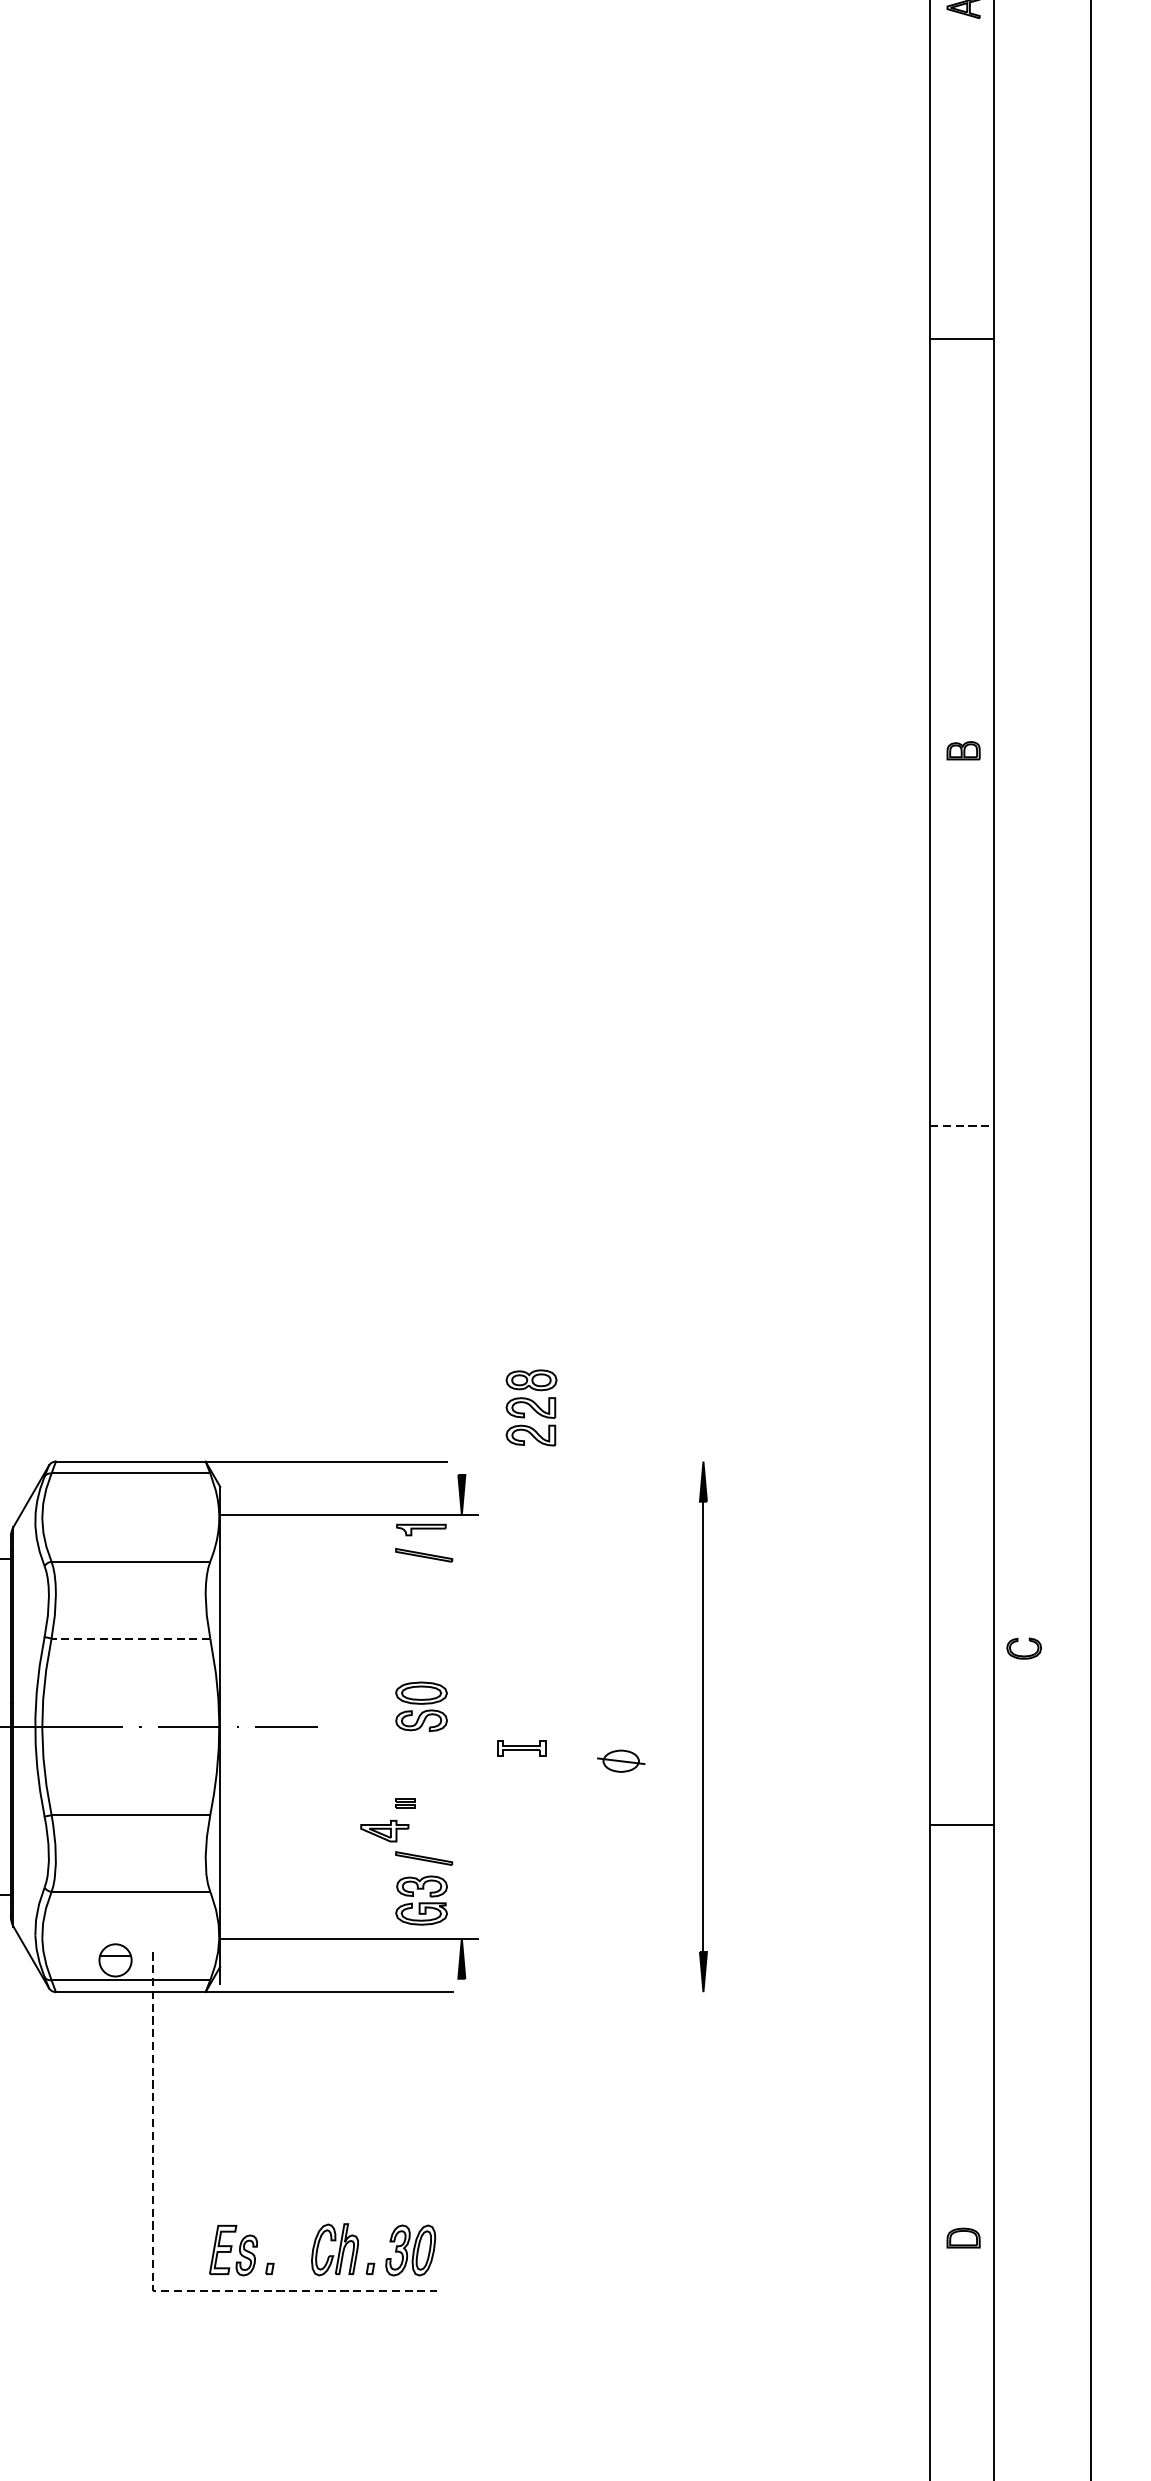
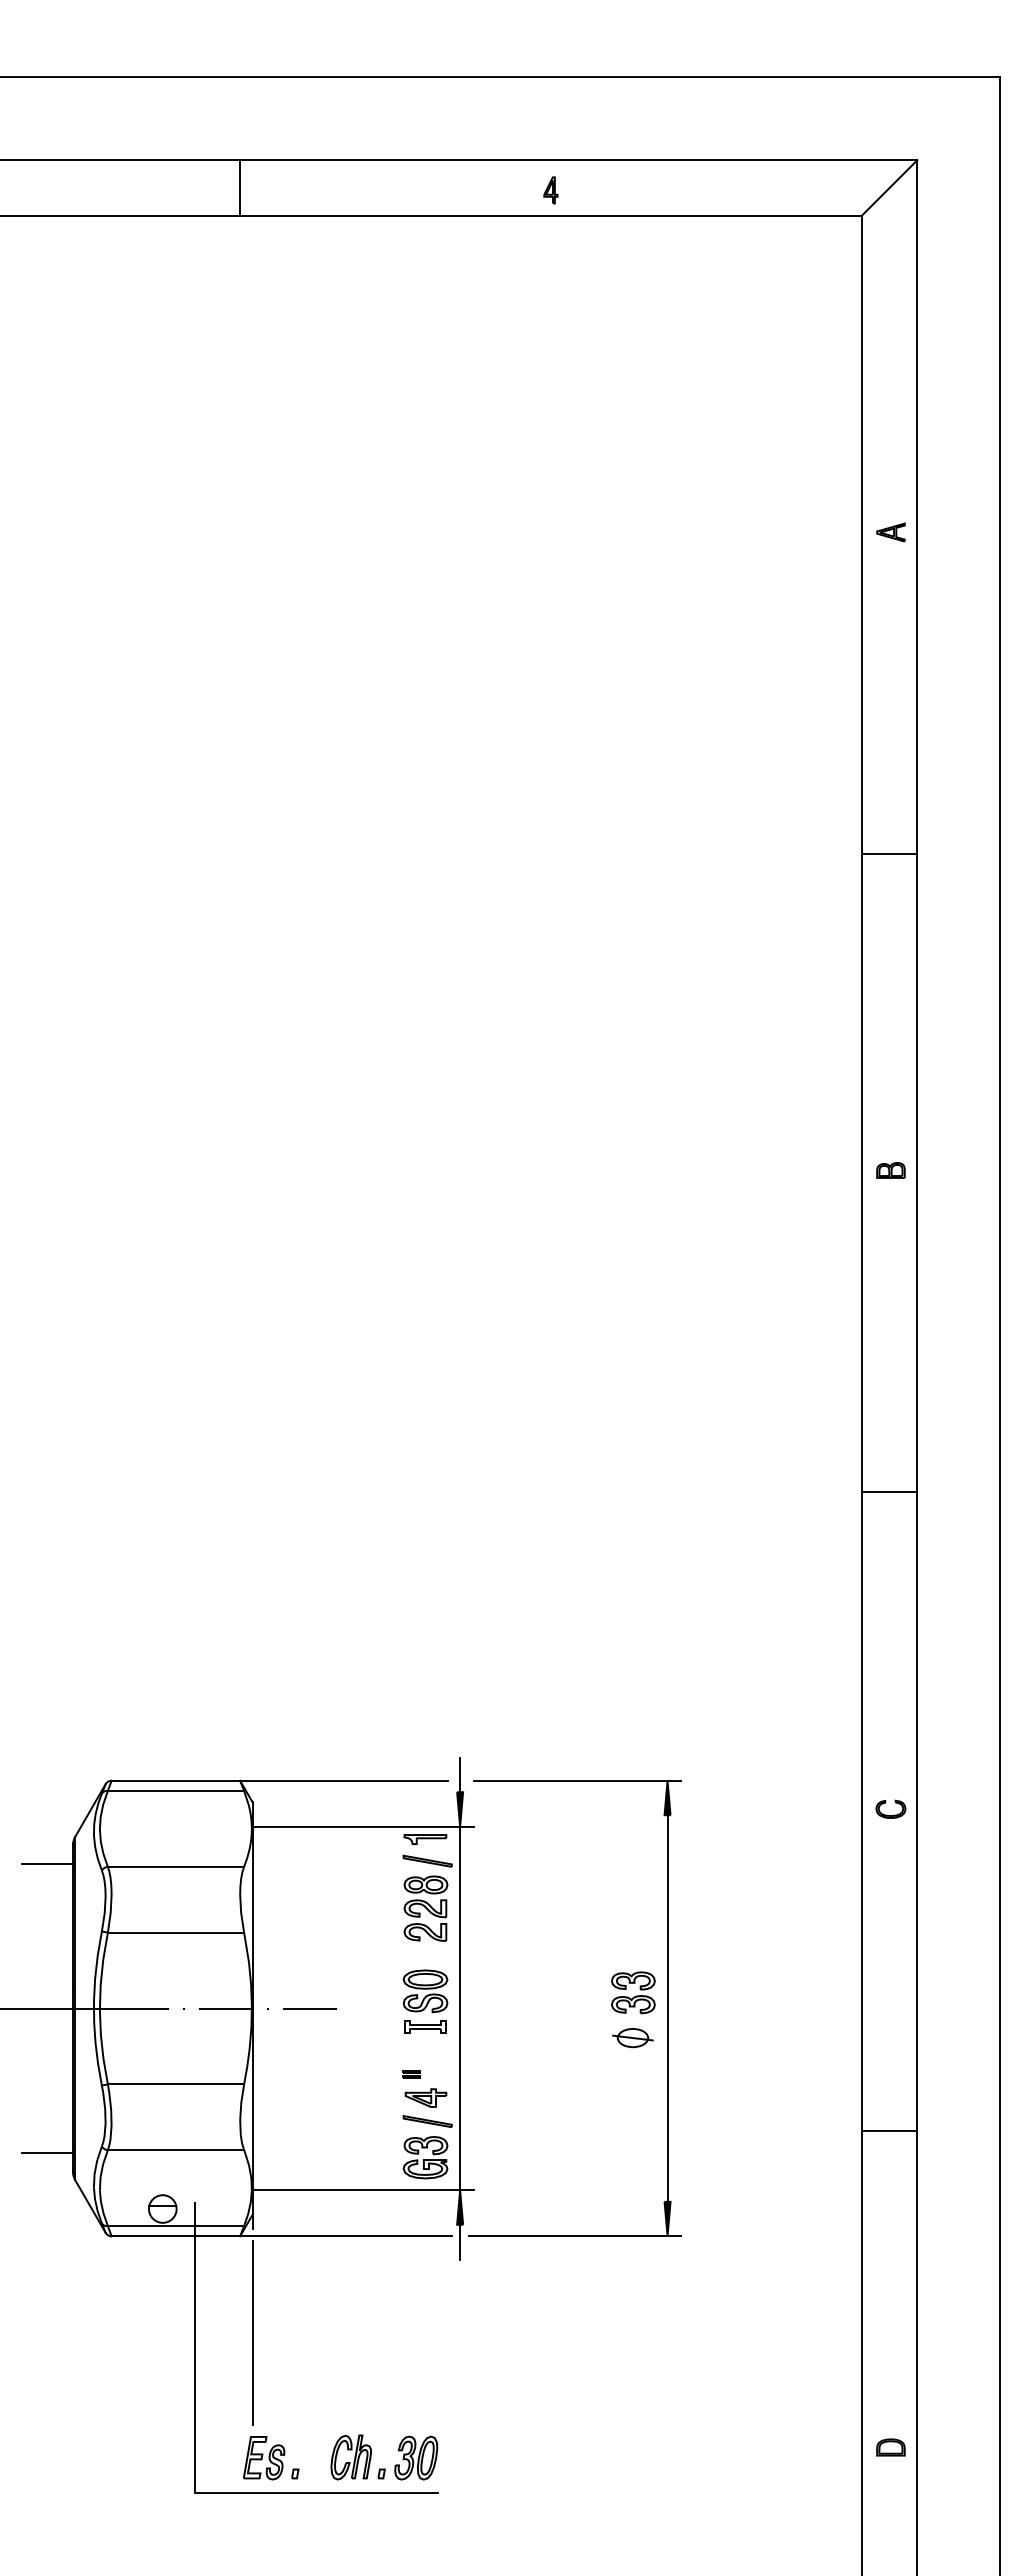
line: (961, 338) -> (889, 853), moved
line: (961, 1125) -> (889, 1492), dashed -> solid
part: (530, 1407) -> (425, 1908), moved
line: (462, 1454) -> (460, 1774), added
line: (598, 1461) -> (577, 1780), added
line: (130, 1638) -> (175, 1932), dashed -> solid
part: (1020, 1654) -> (887, 1814), moved
part: (663, 1708) -> (633, 1992), added
line: (462, 1726) -> (460, 2008), added
part: (521, 1747) -> (425, 2026), moved
part: (620, 1761) -> (632, 2038), moved
line: (961, 1824) -> (889, 2130), moved
part: (384, 1830) -> (425, 2097), moved
line: (595, 1992) -> (574, 2236), added
line: (462, 1998) -> (460, 2241), added
line: (220, 2105) -> (252, 2333), added
line: (153, 2263) -> (195, 2469), dashed -> solid

